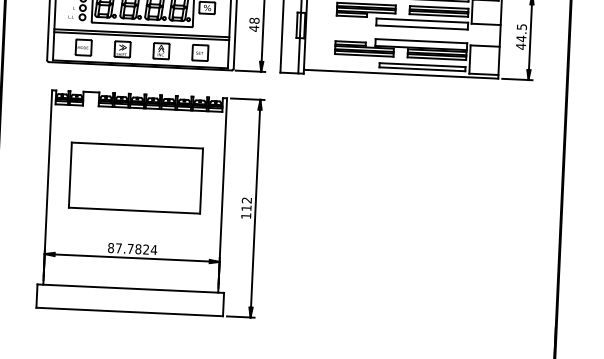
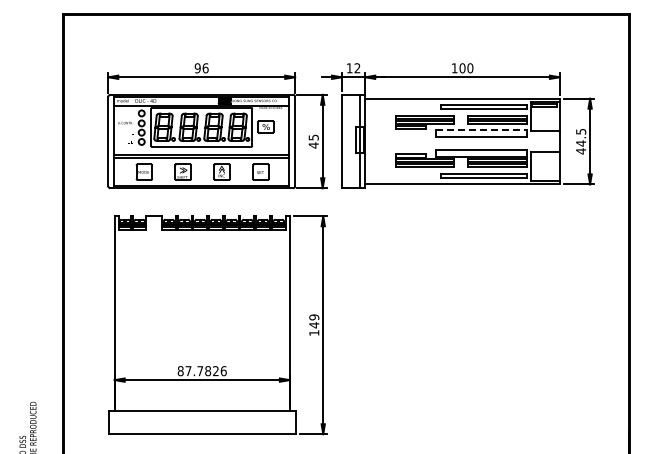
text: (254, 20) -> (313, 137), 48 -> 45
line: (422, 20) -> (481, 129), solid -> dashed
part: (136, 178) -> (202, 300), removed
text: (246, 204) -> (314, 321), 112 -> 149
text: (153, 250) -> (223, 371), 87.7824 -> 87.7826

